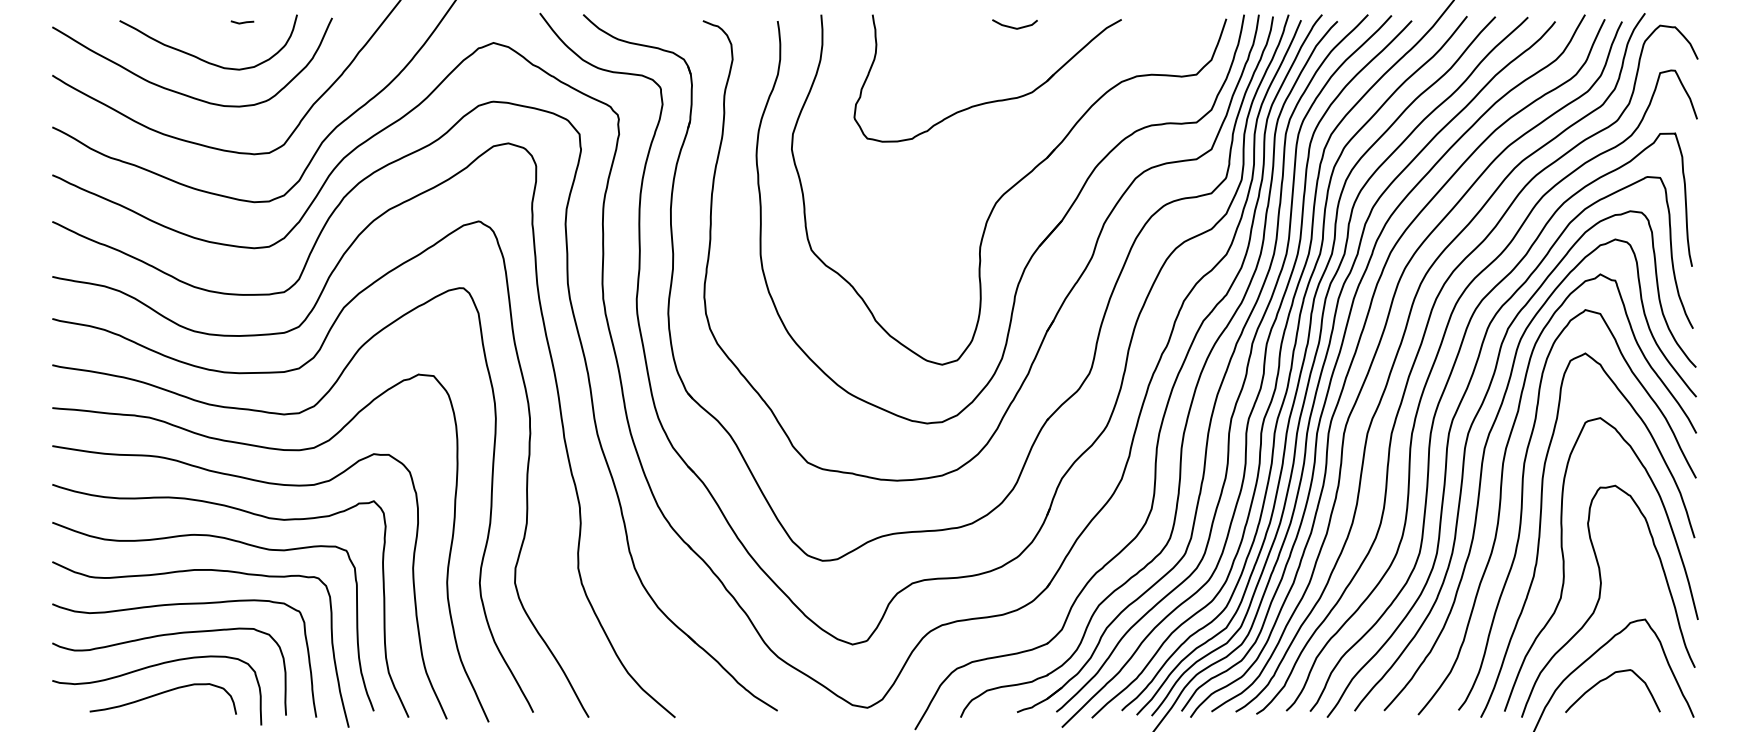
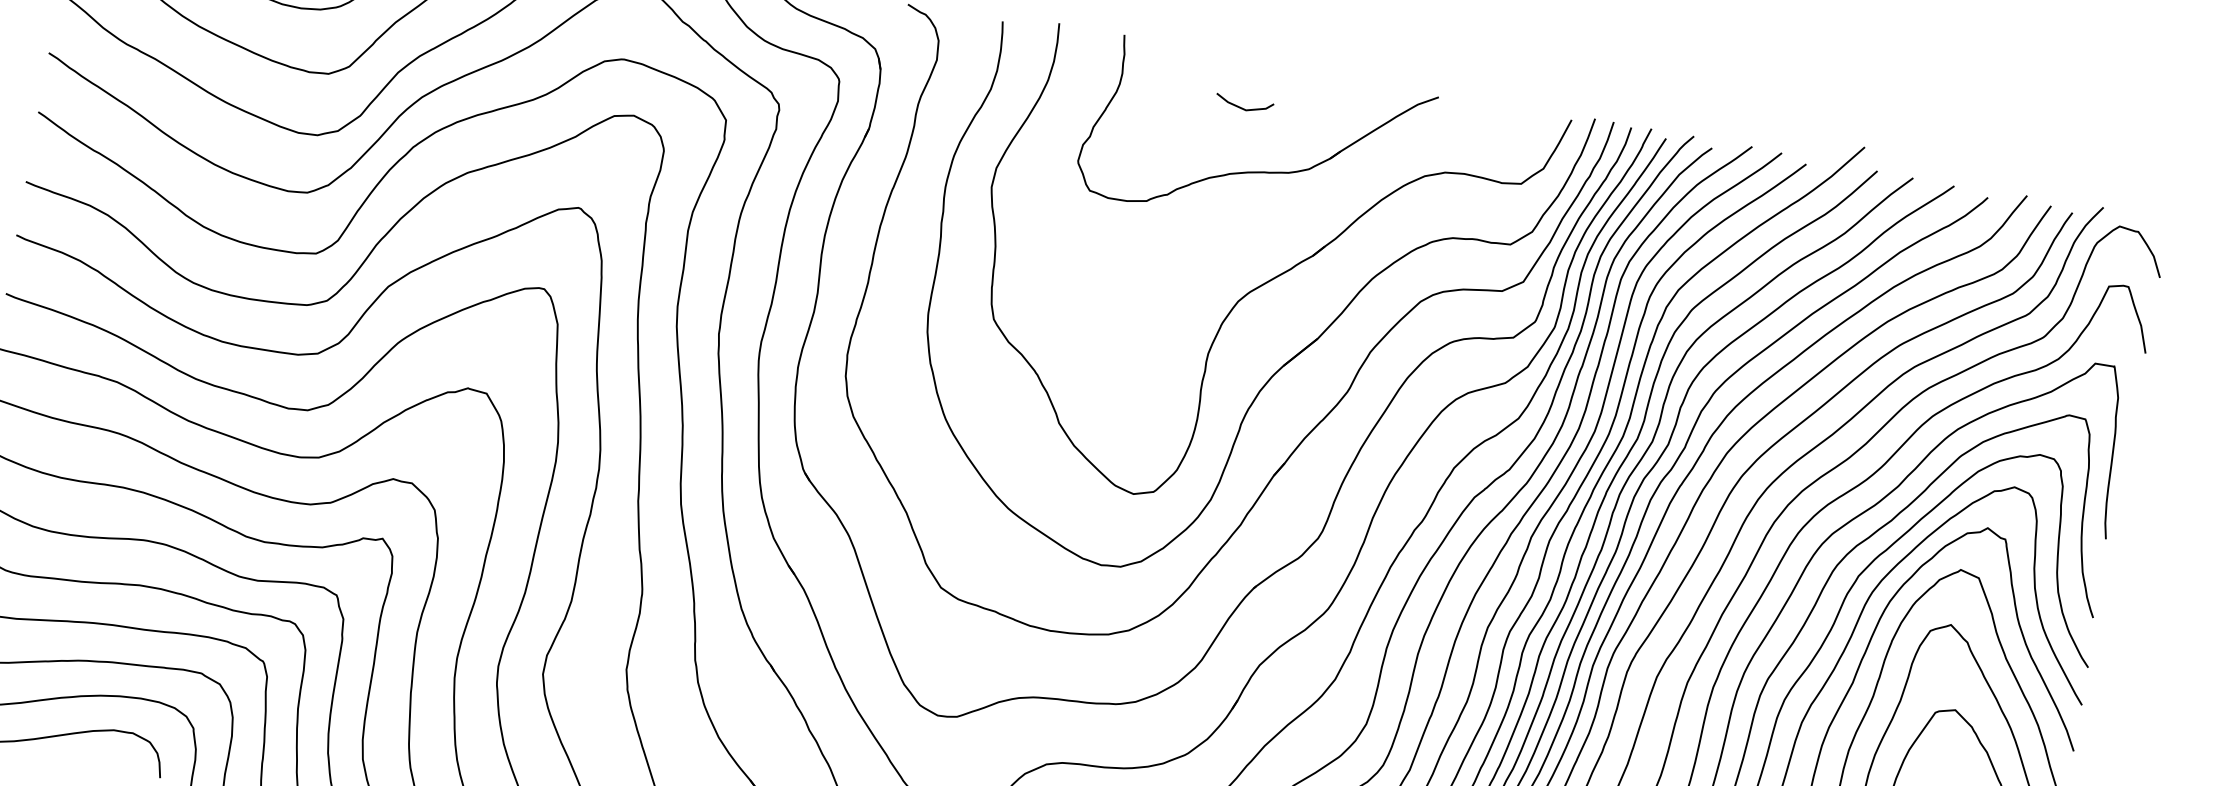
line: (1012, 26) -> (1240, 106), moved

